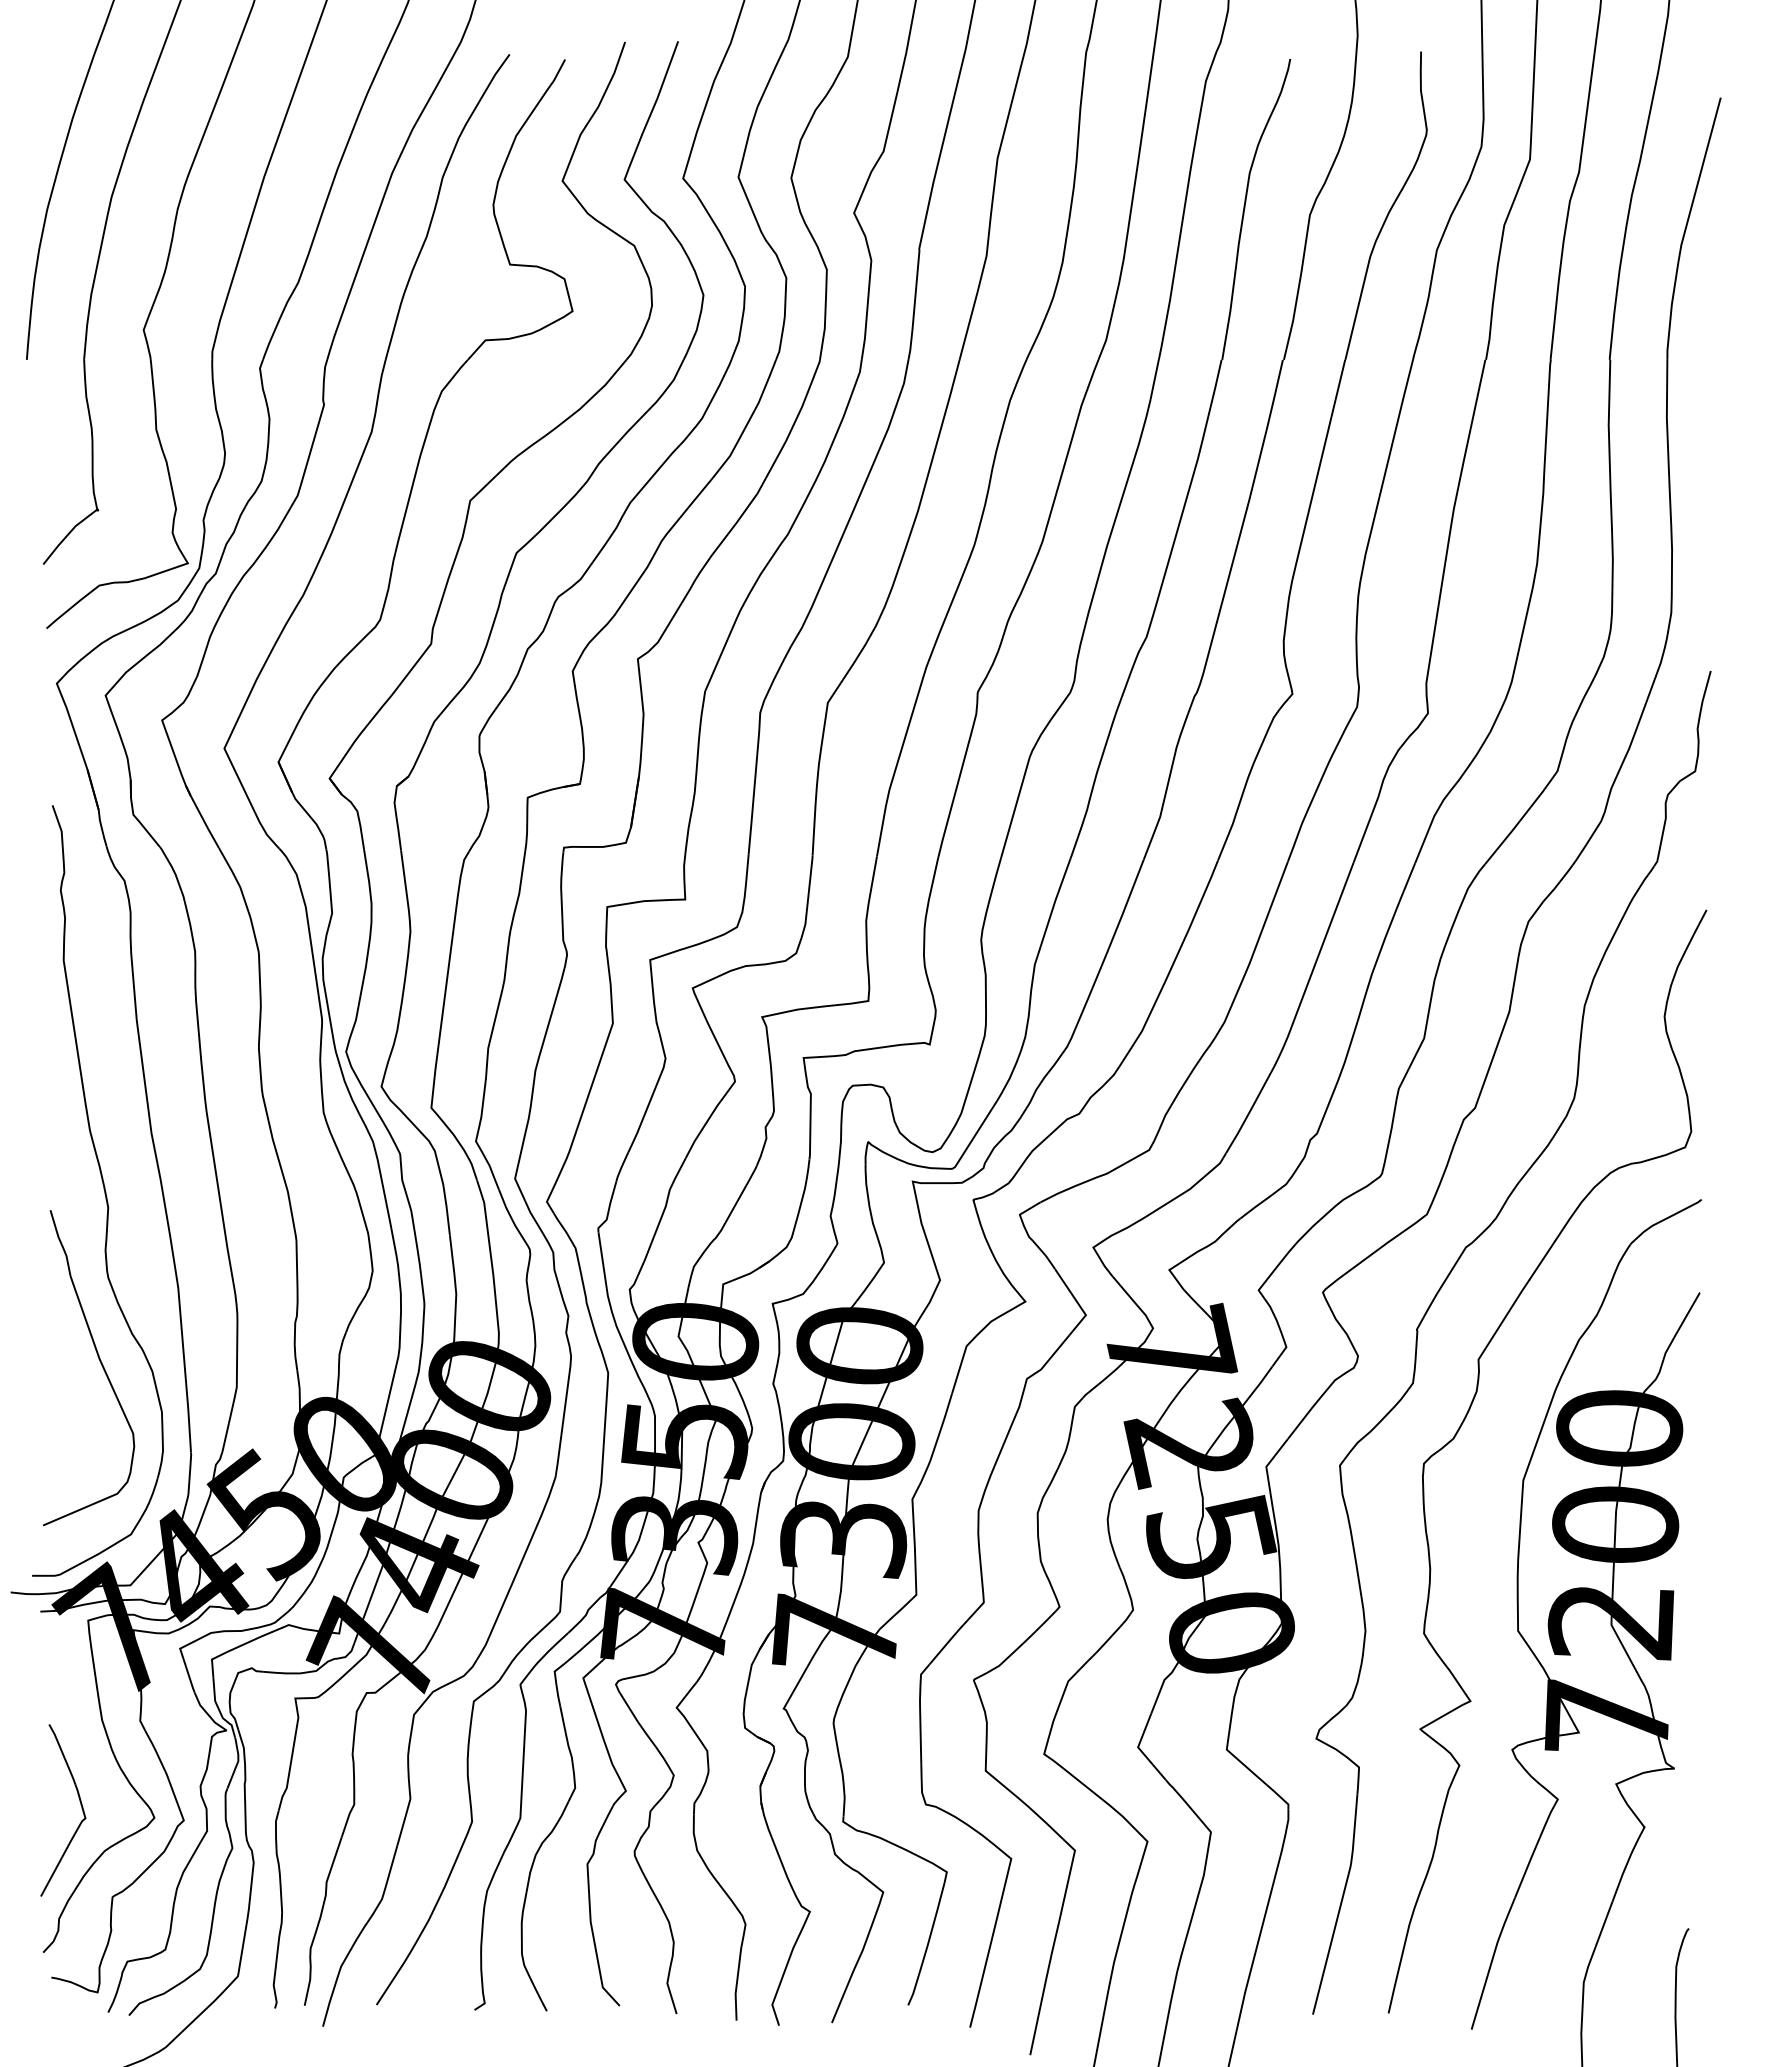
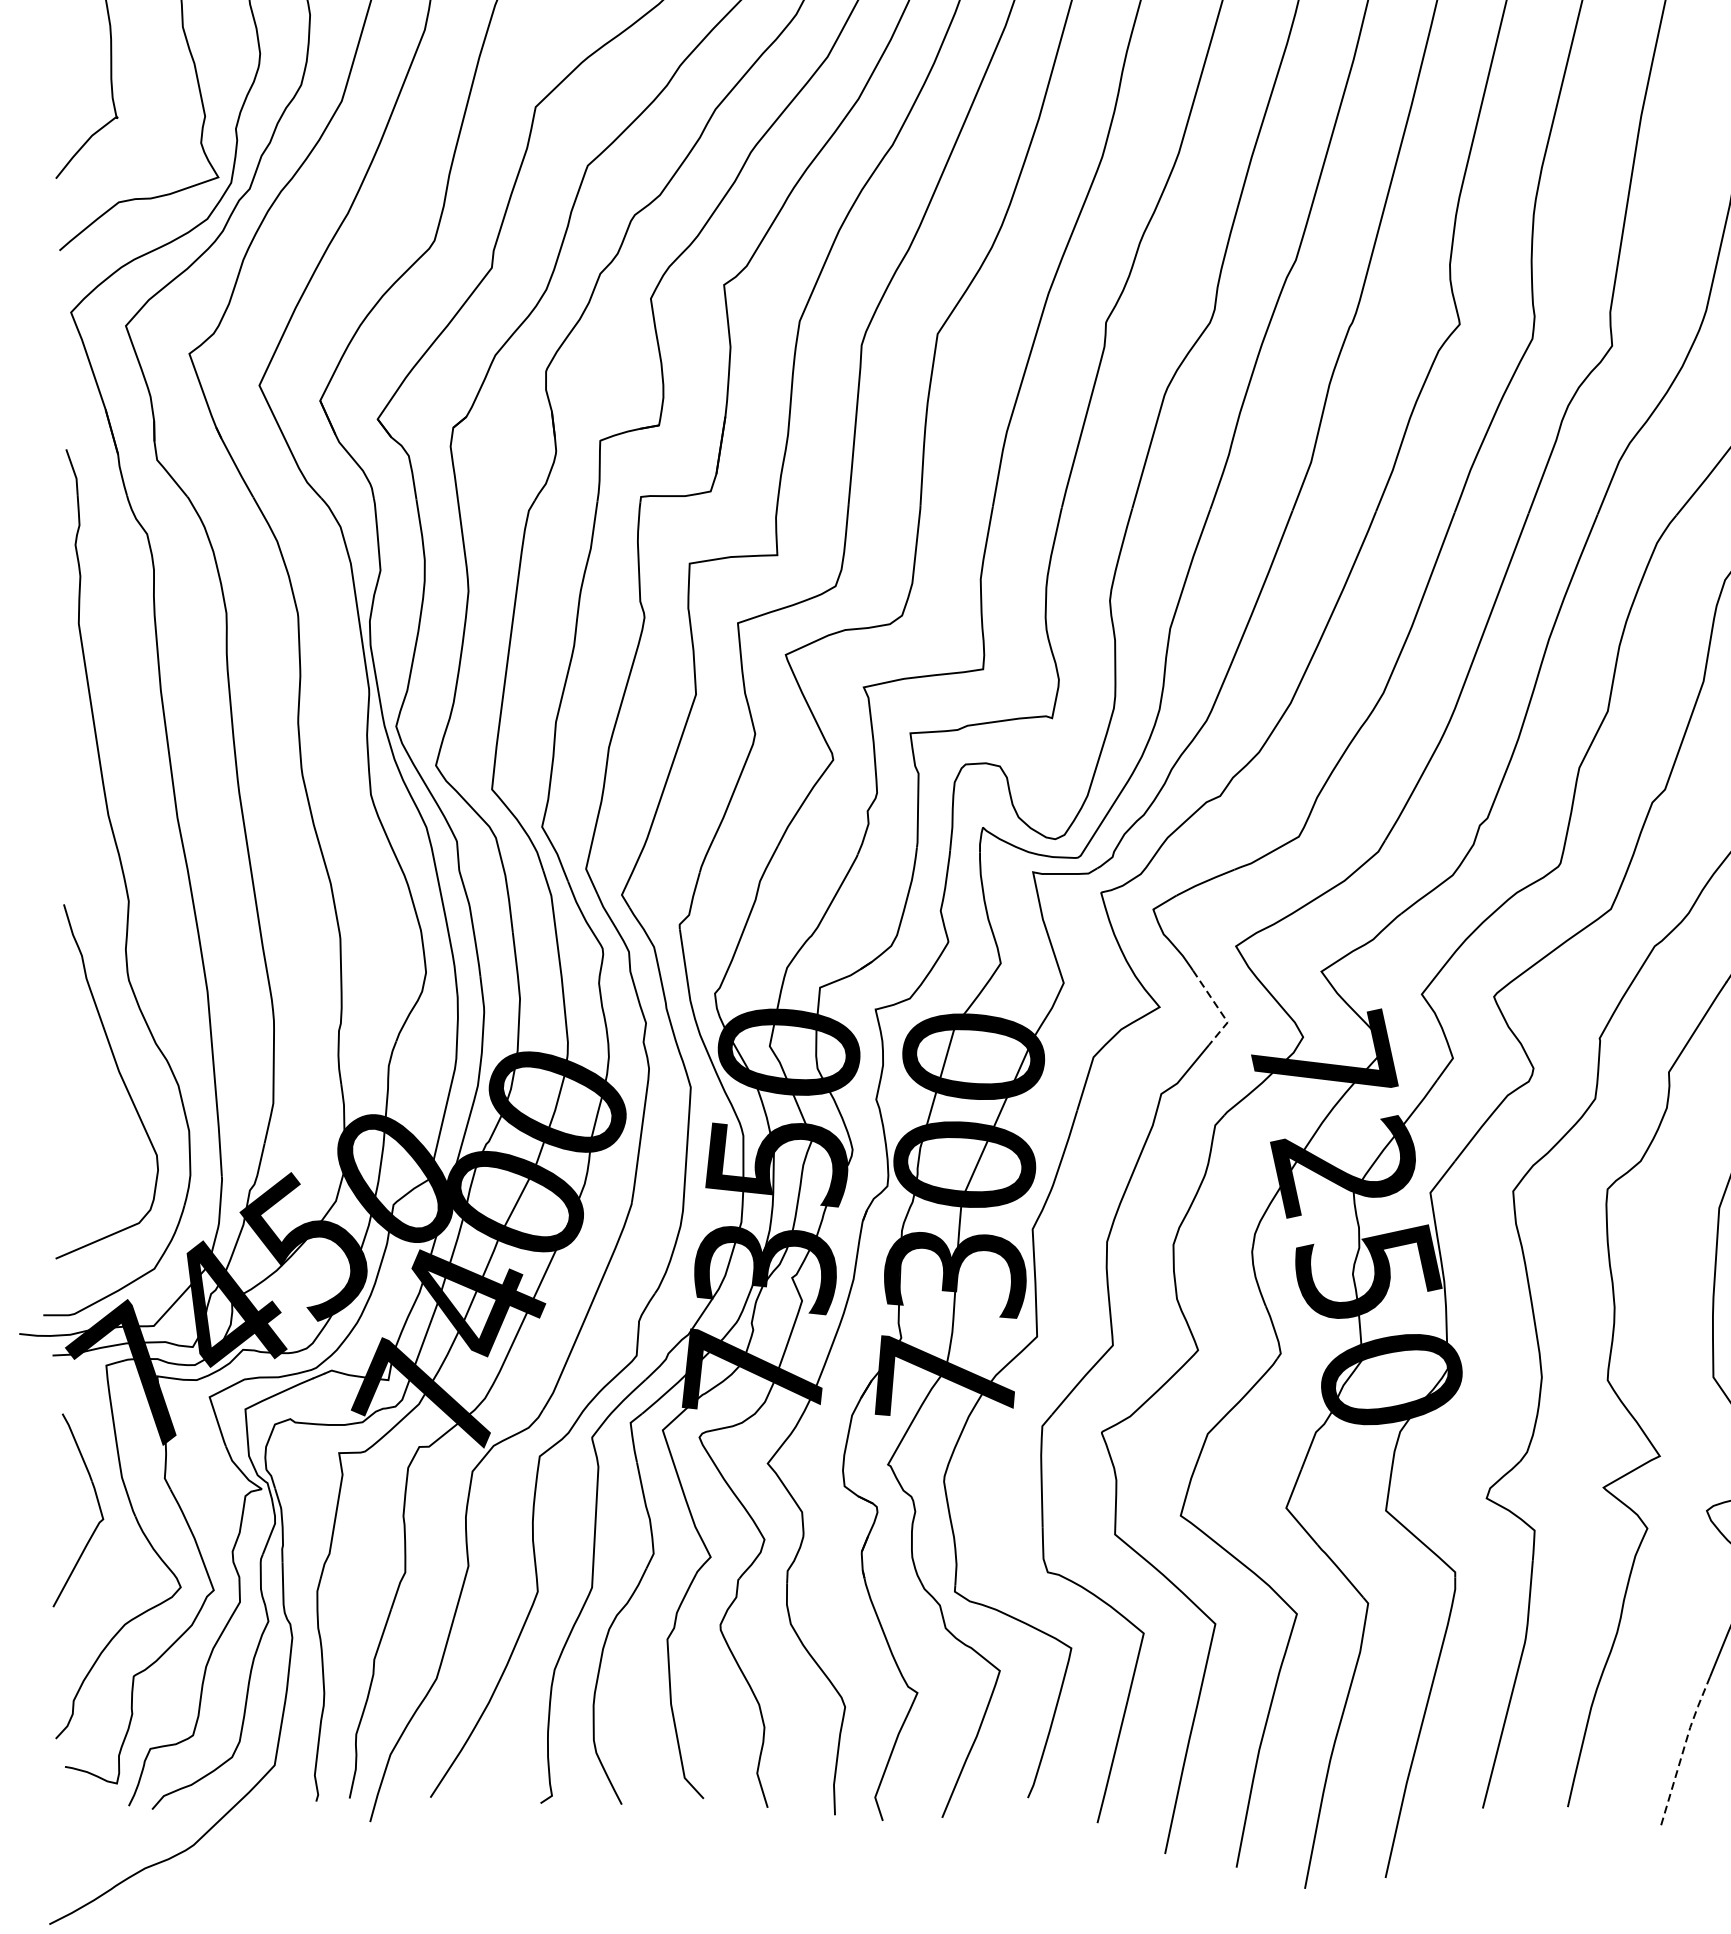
line: (1078, 1303) -> (1219, 1009), solid -> dashed
part: (80, 1805) -> (97, 1504), moved
line: (1491, 1961) -> (1683, 1748), solid -> dashed

